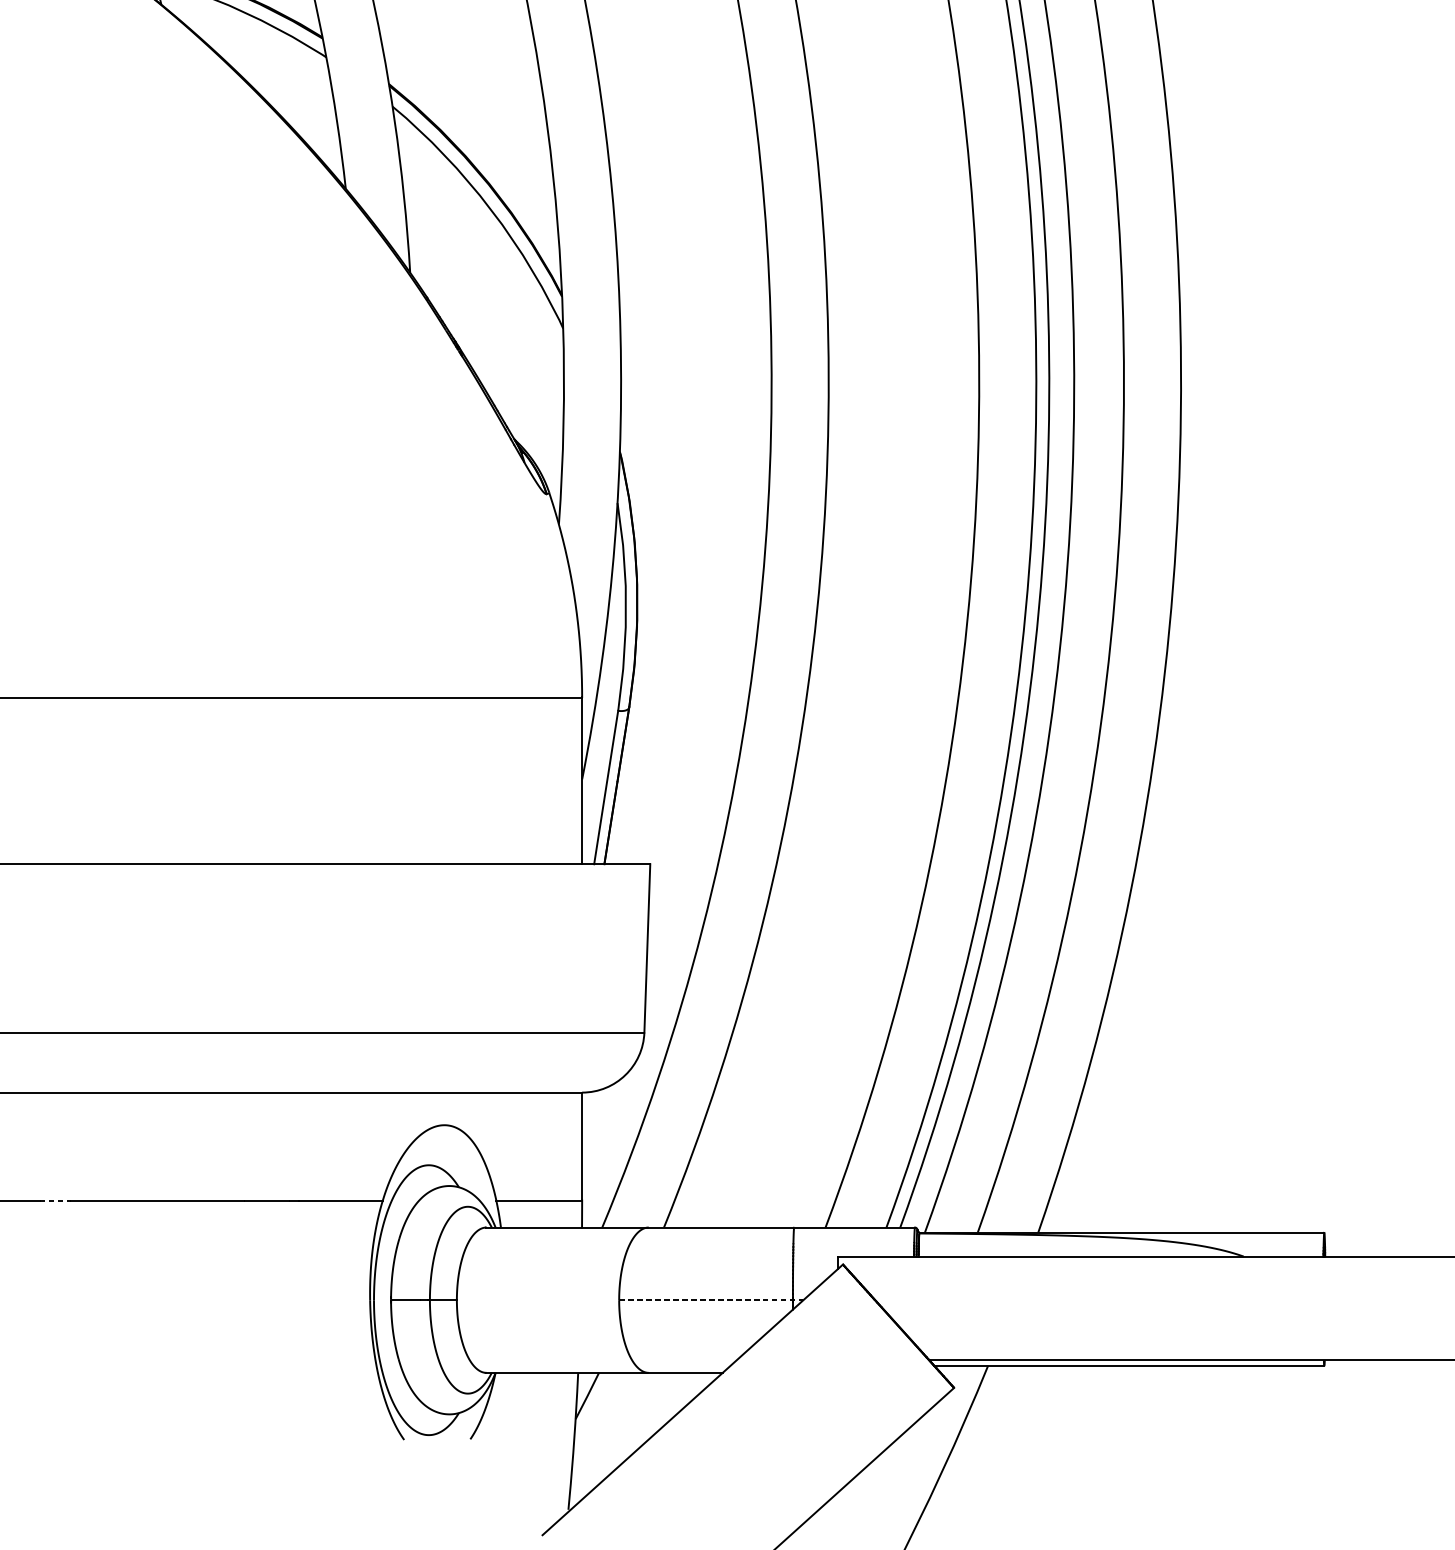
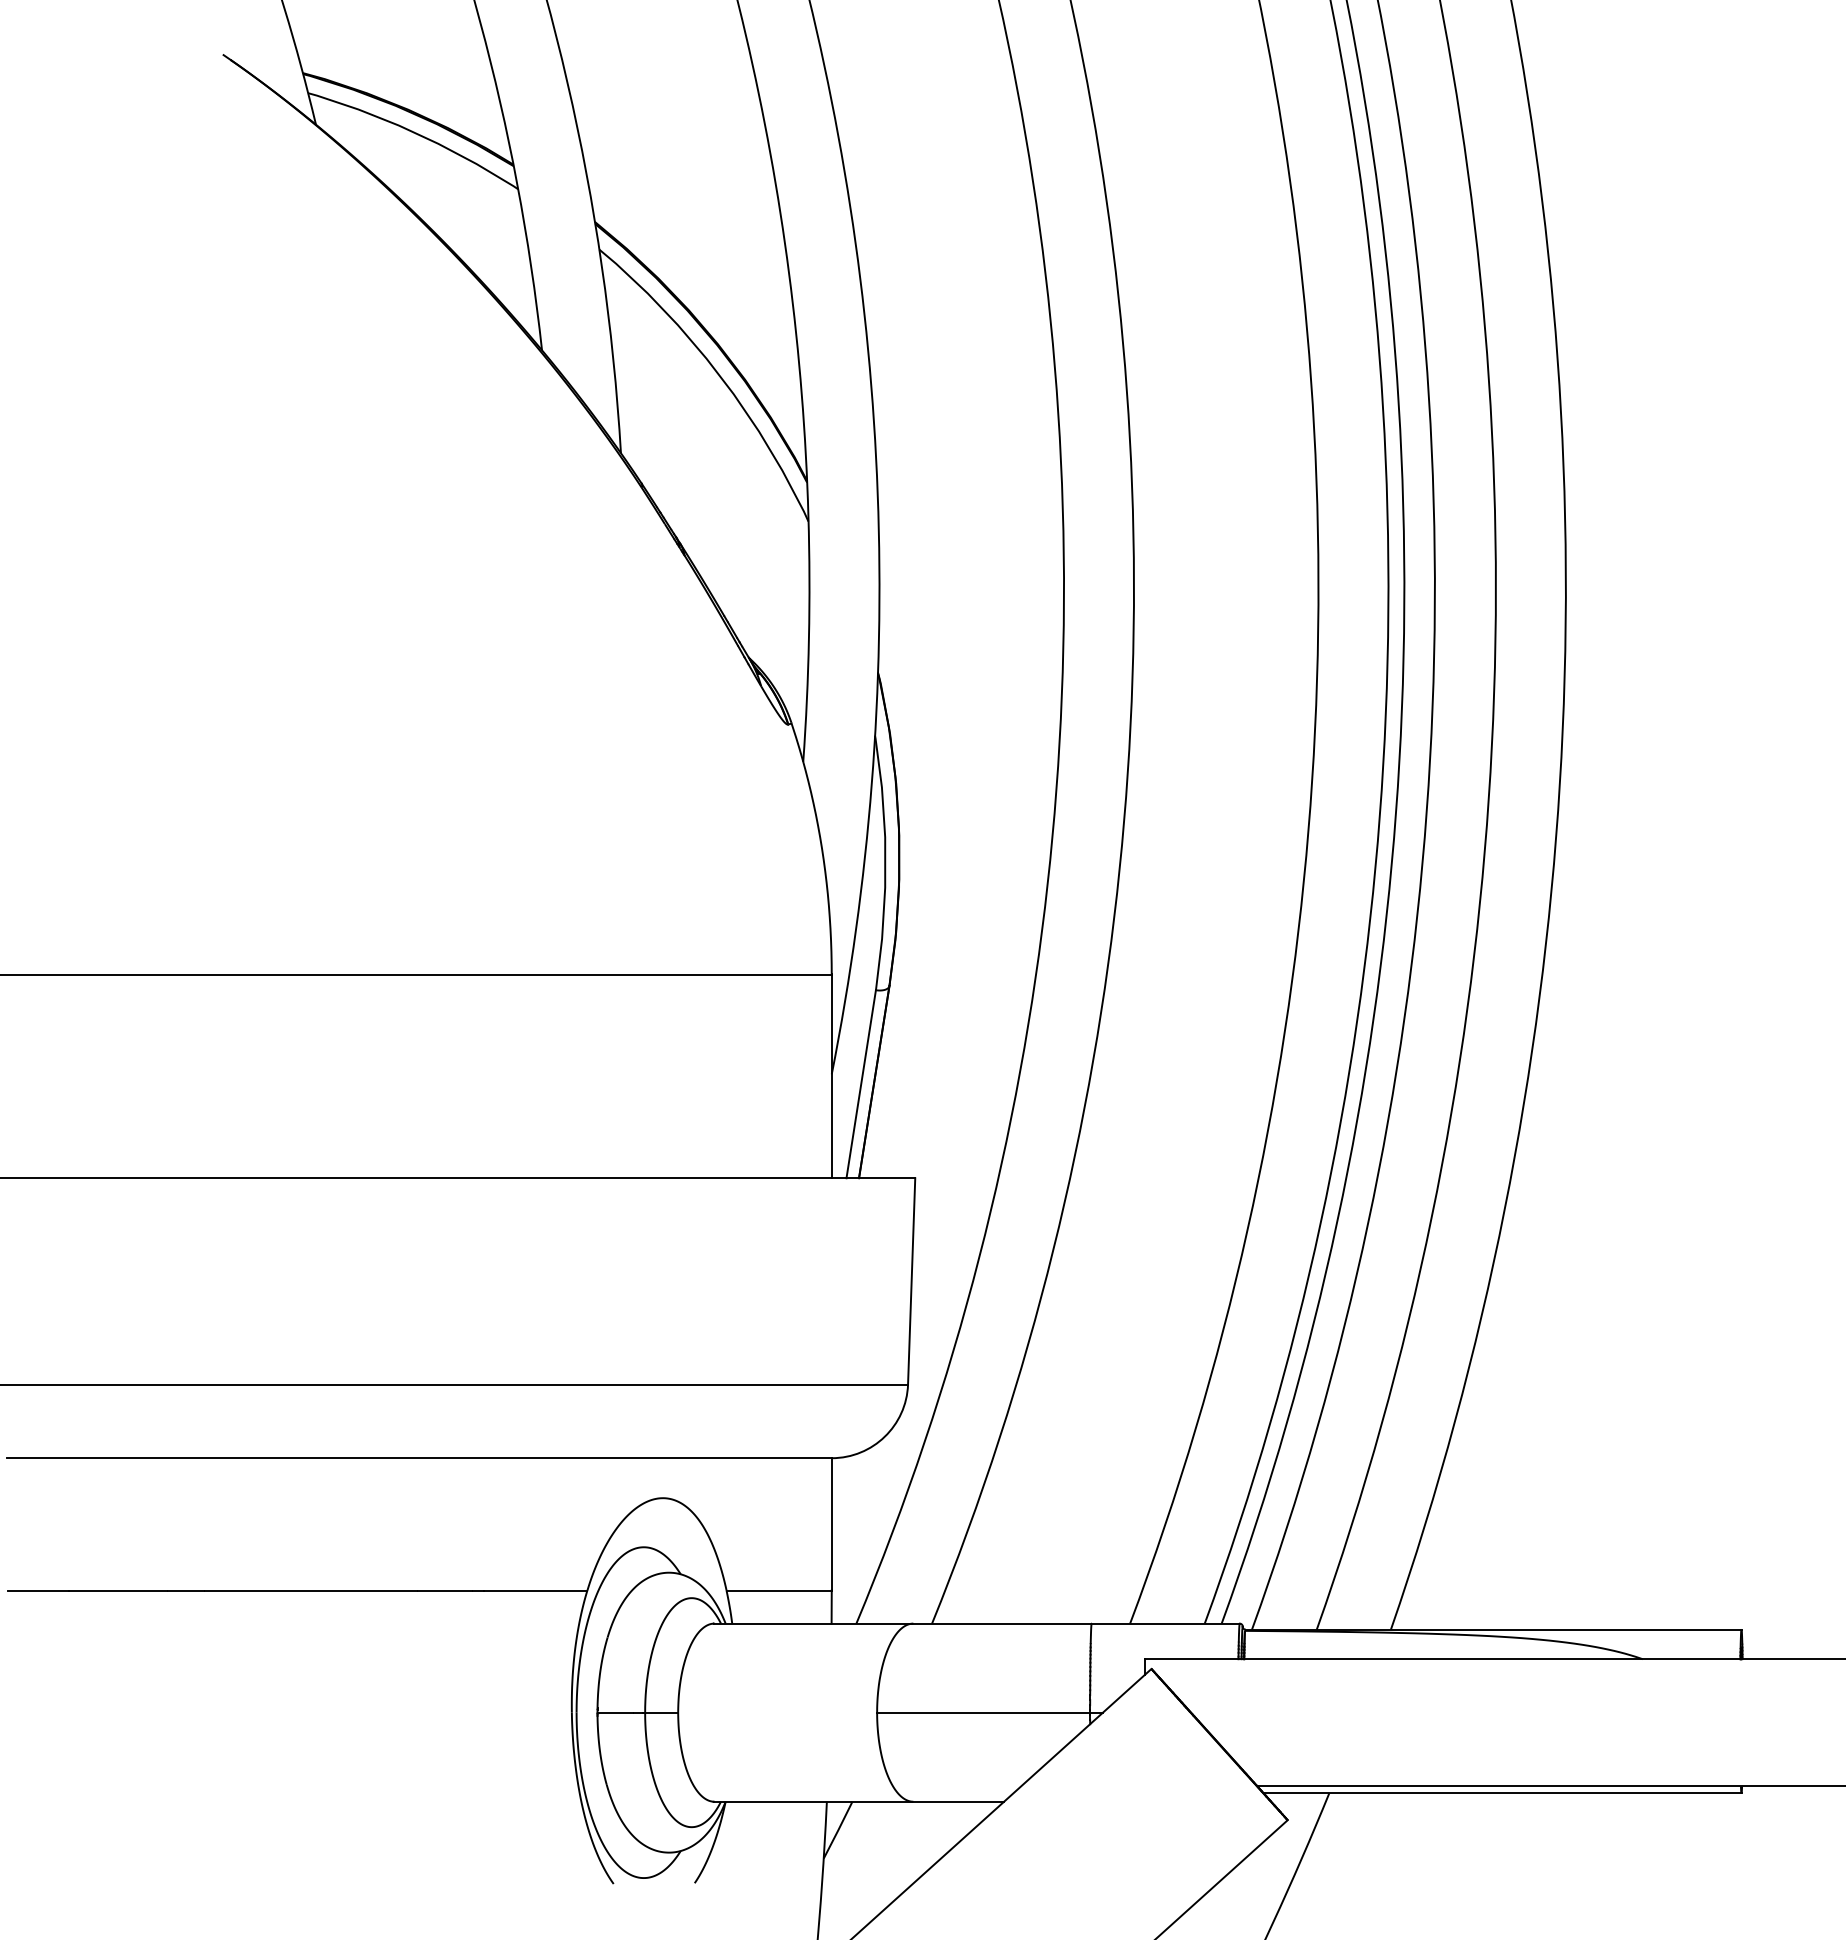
line: (54, 1200) -> (185, 1590), dashed -> solid
line: (711, 1300) -> (990, 1712), dashed -> solid

